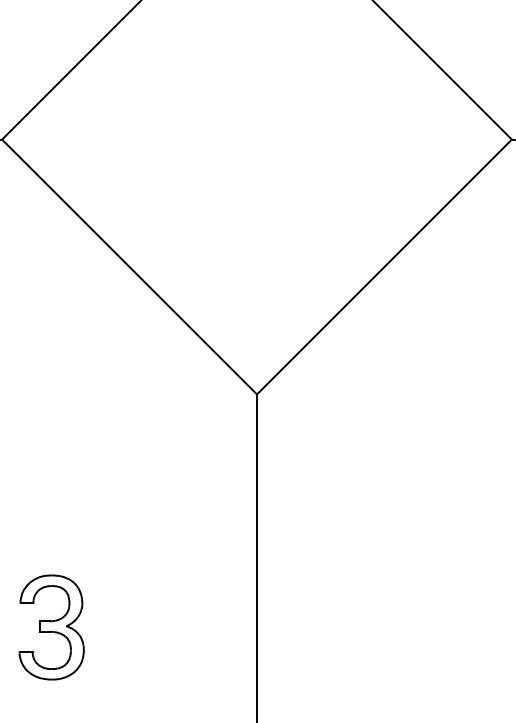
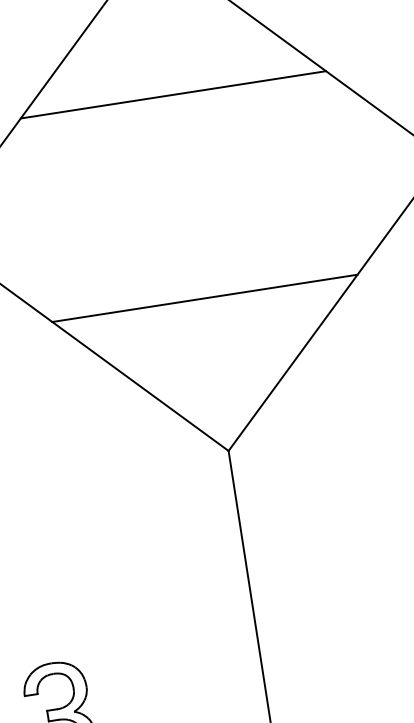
line: (256, 37) -> (172, 94), added
line: (256, 241) -> (204, 298), added

